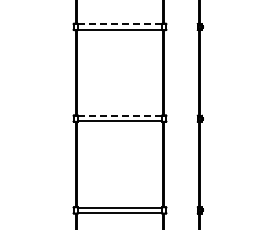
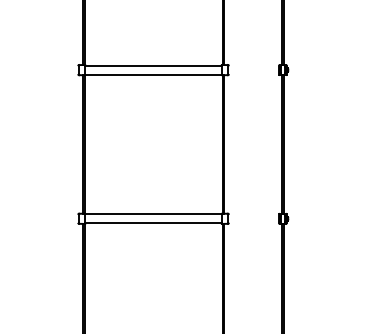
line: (119, 24) -> (152, 66), dashed -> solid
line: (119, 115) -> (152, 213), dashed -> solid

